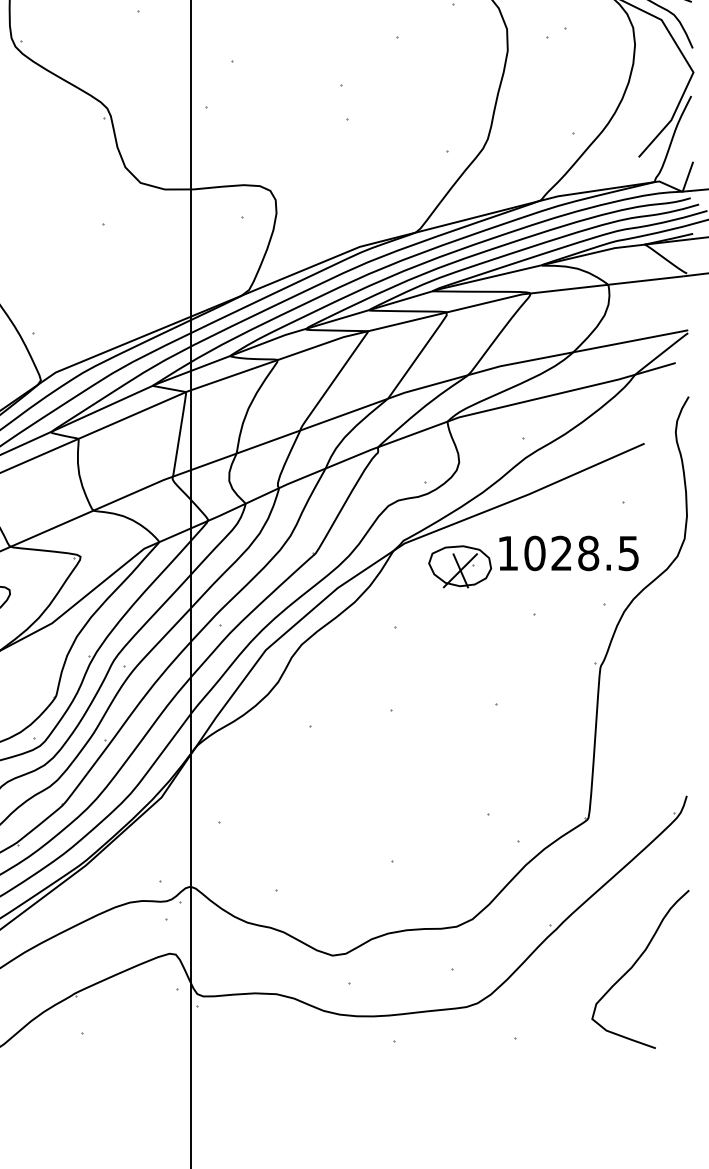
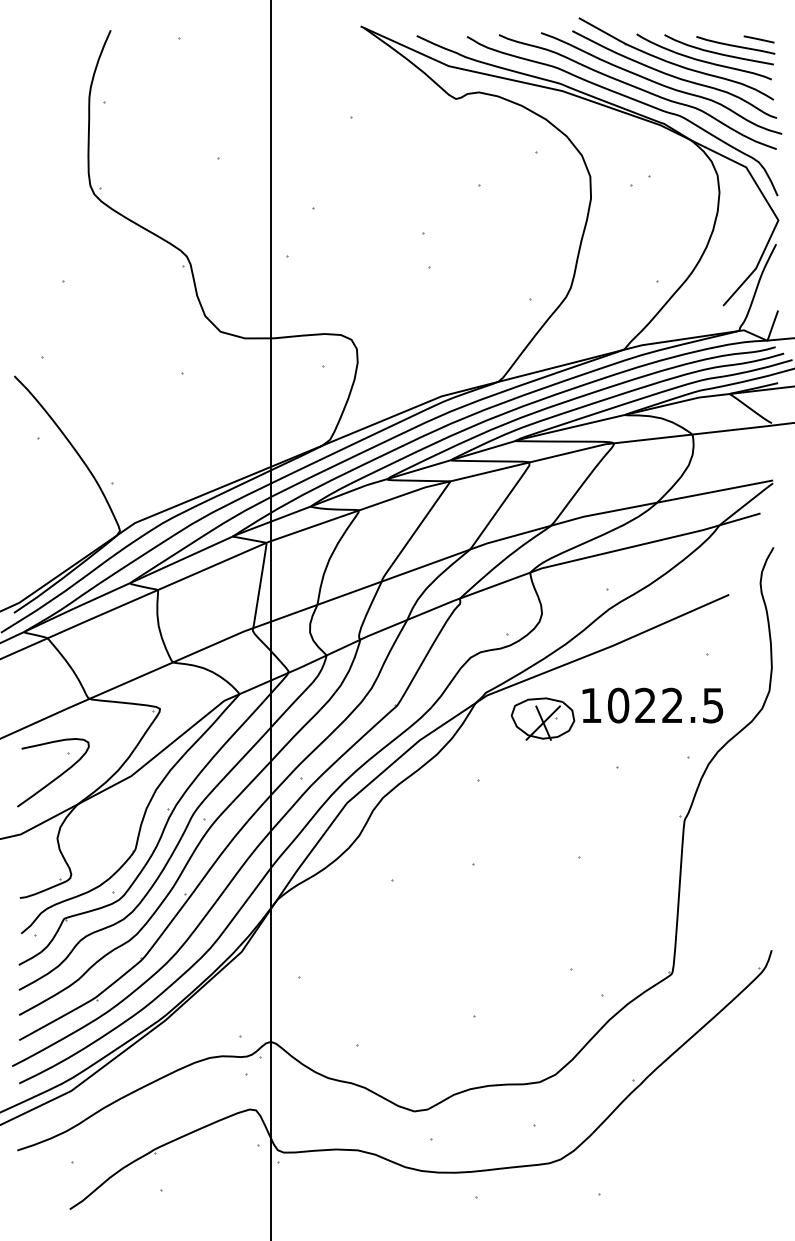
text: (588, 553) -> (672, 705), 1028.5 -> 1022.5
curve: (634, 966) -> (718, 1122), removed

